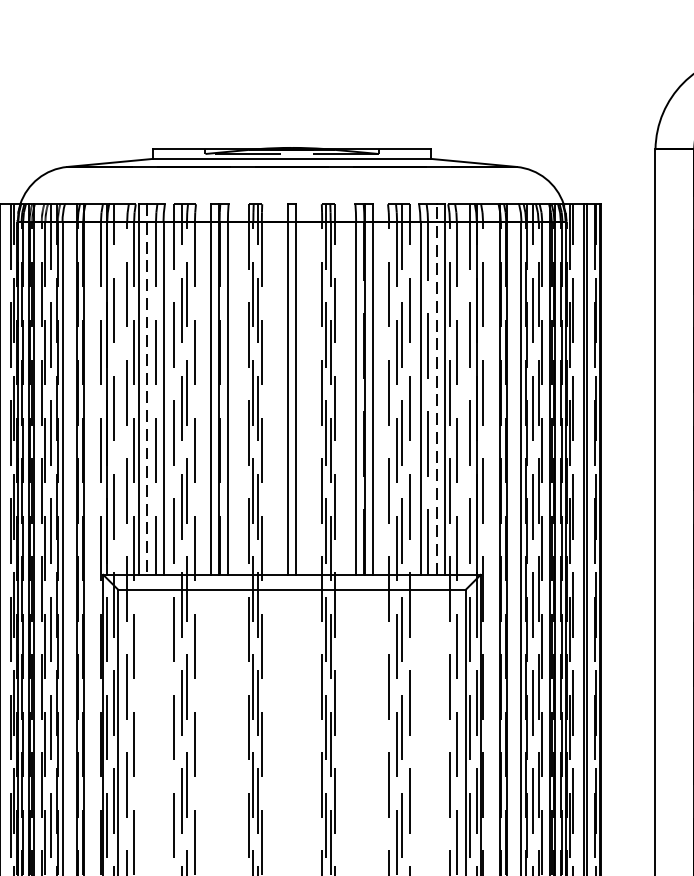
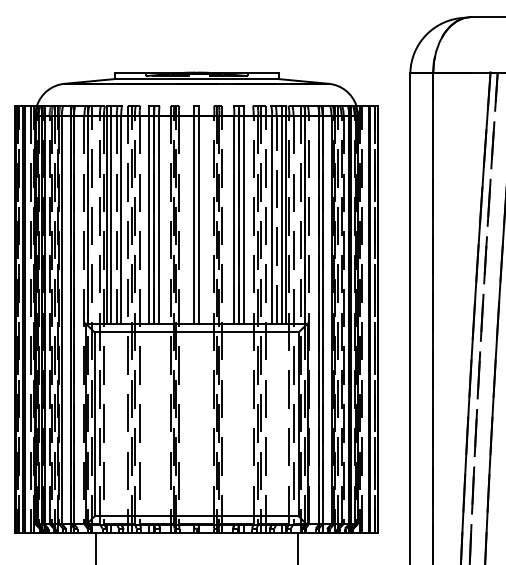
line: (147, 389) -> (111, 214), dashed -> solid
line: (436, 389) -> (281, 214), dashed -> solid

